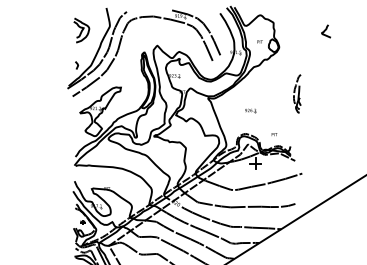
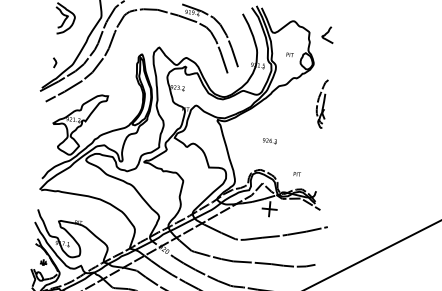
curve: (326, 30) -> (328, 33), moved
part: (297, 93) -> (321, 103), moved

